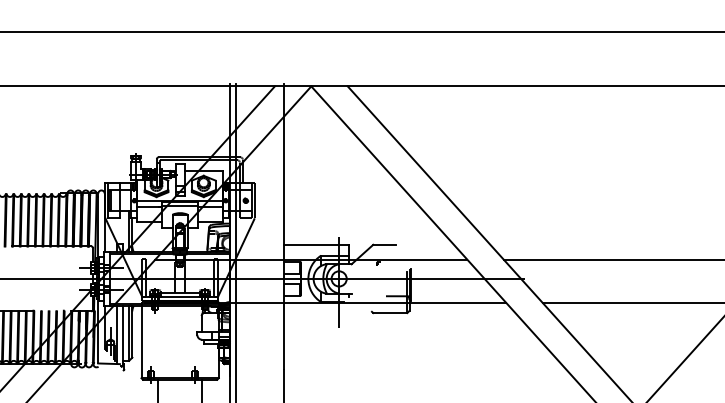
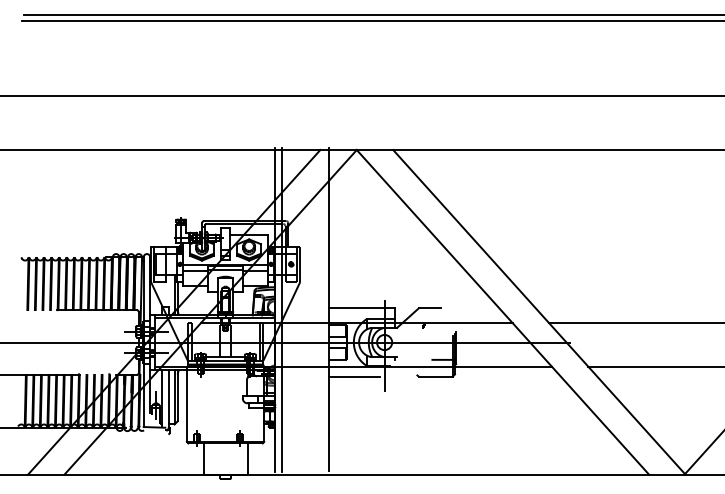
line: (309, 312) -> (354, 376), added

